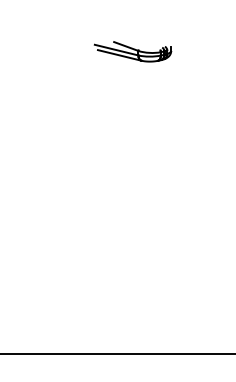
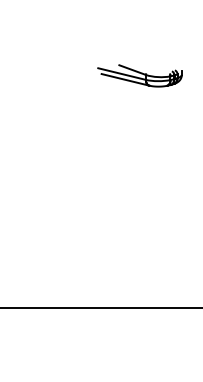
part: (132, 51) -> (139, 75), size x1.43

